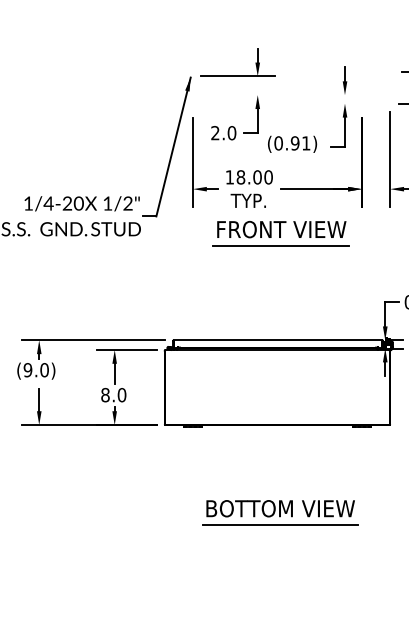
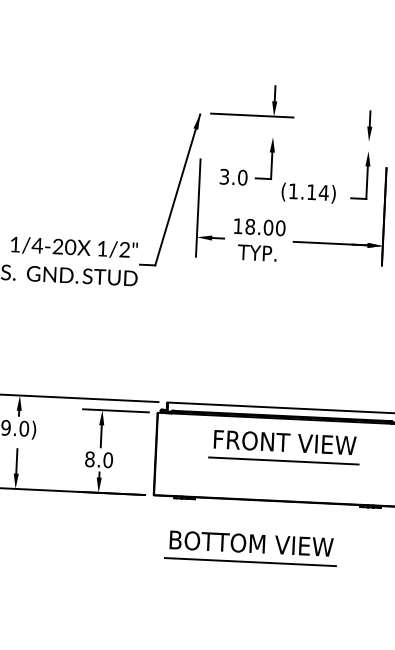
text: (215, 133) -> (224, 177), 2.0 -> 3.0
text: (292, 143) -> (308, 192), (0.91) -> (1.14)
part: (280, 233) -> (283, 446), moved
part: (280, 512) -> (251, 547), moved

